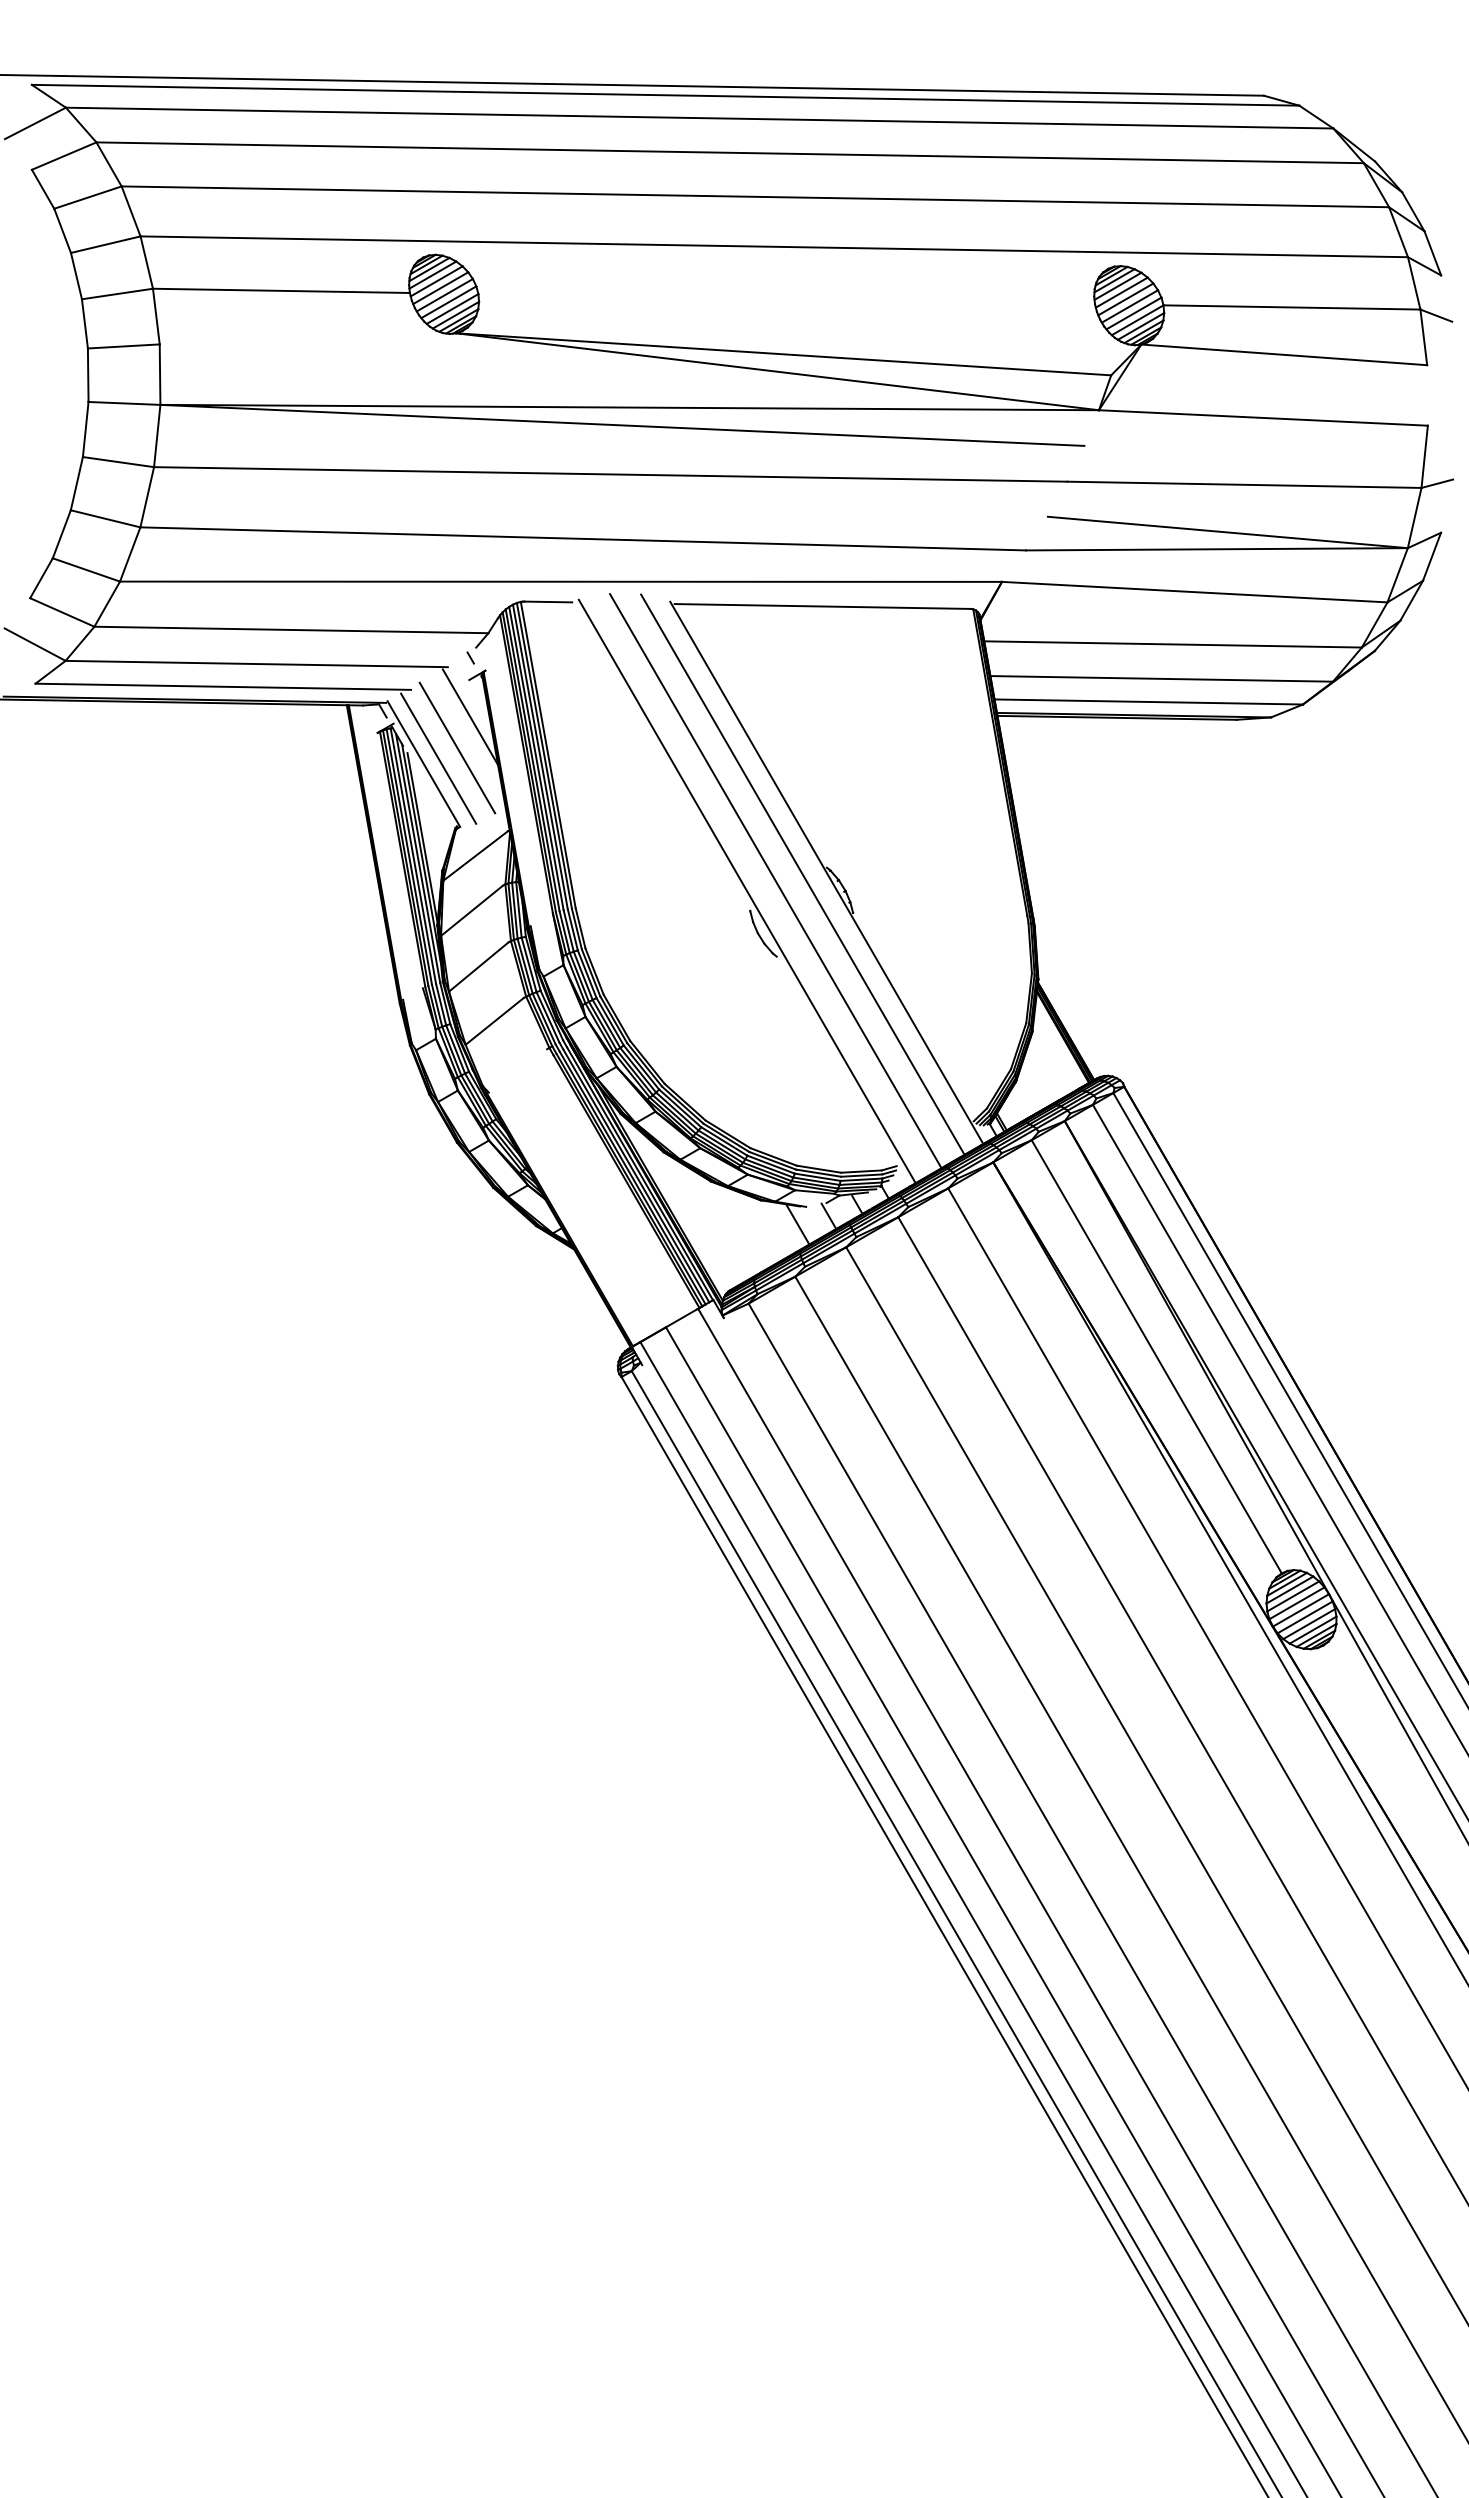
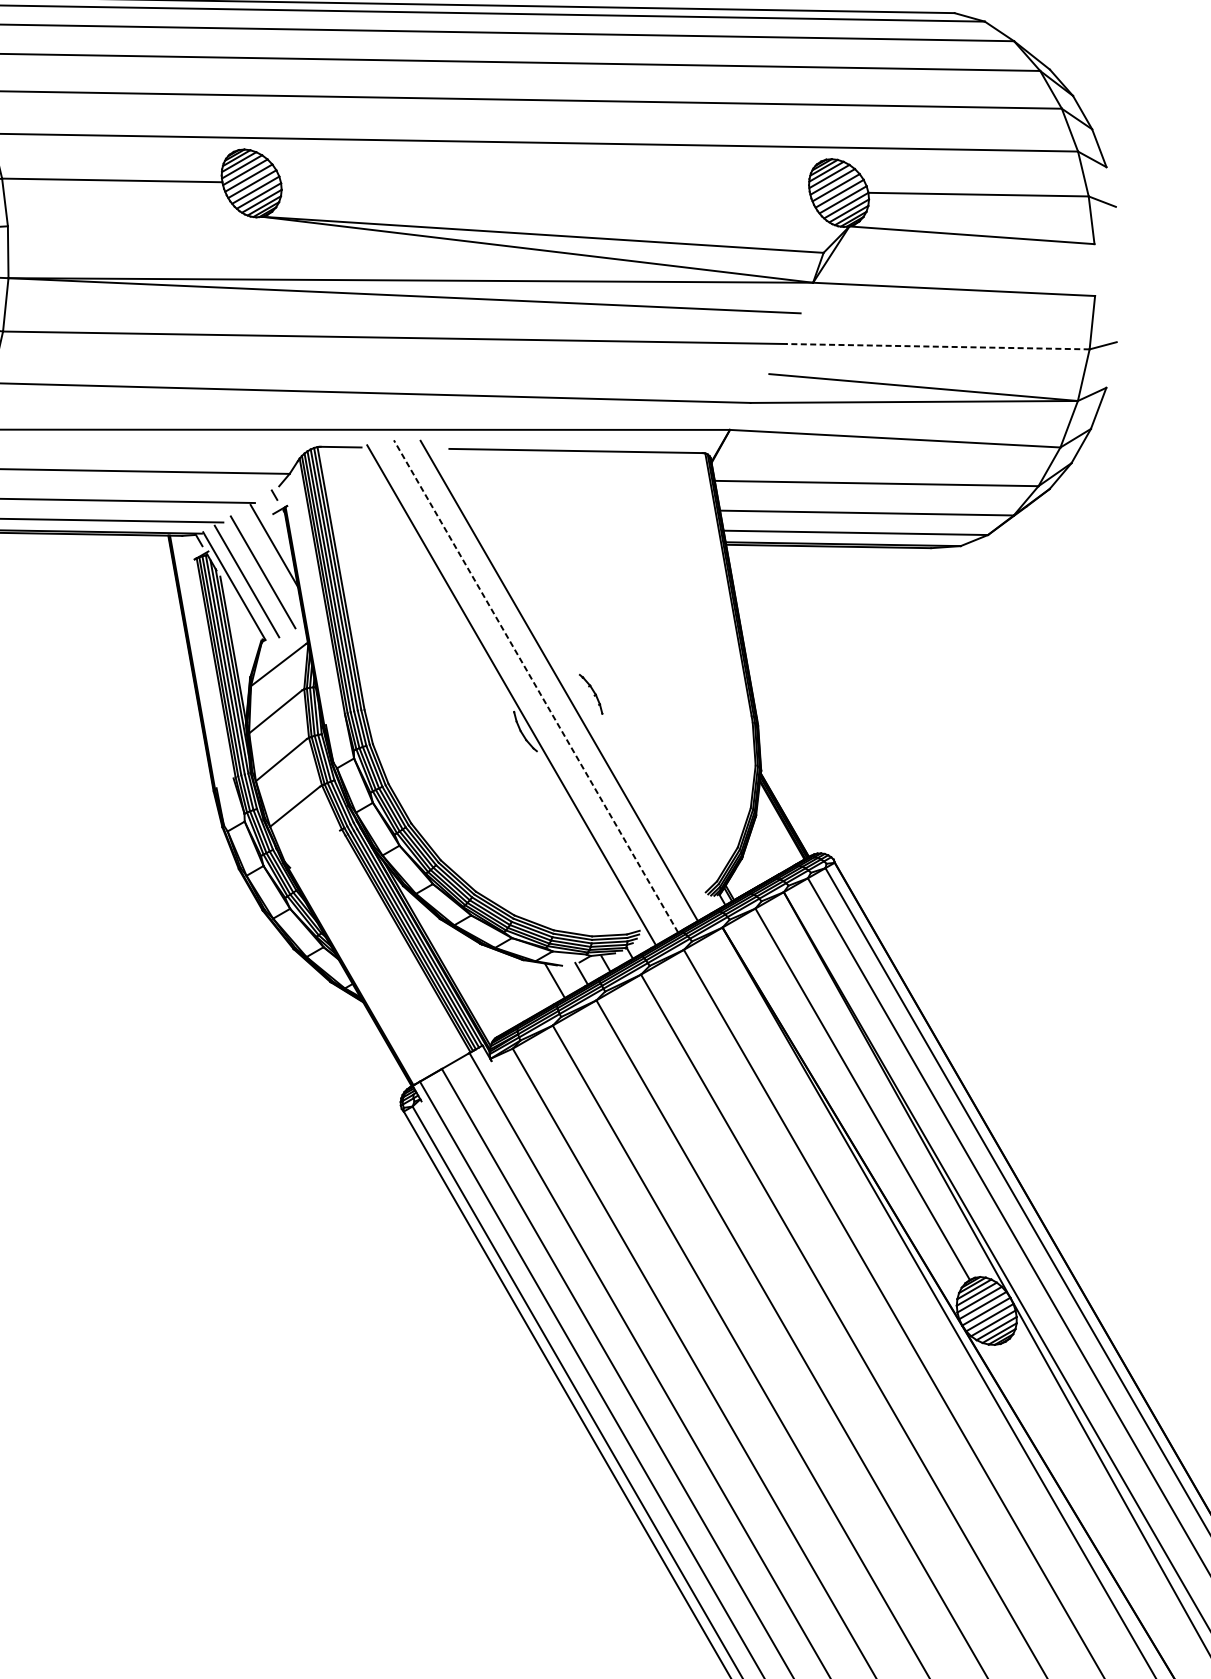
line: (1243, 484) -> (937, 346), solid -> dashed
line: (826, 872) -> (579, 679), removed
line: (775, 881) -> (535, 686), solid -> dashed

